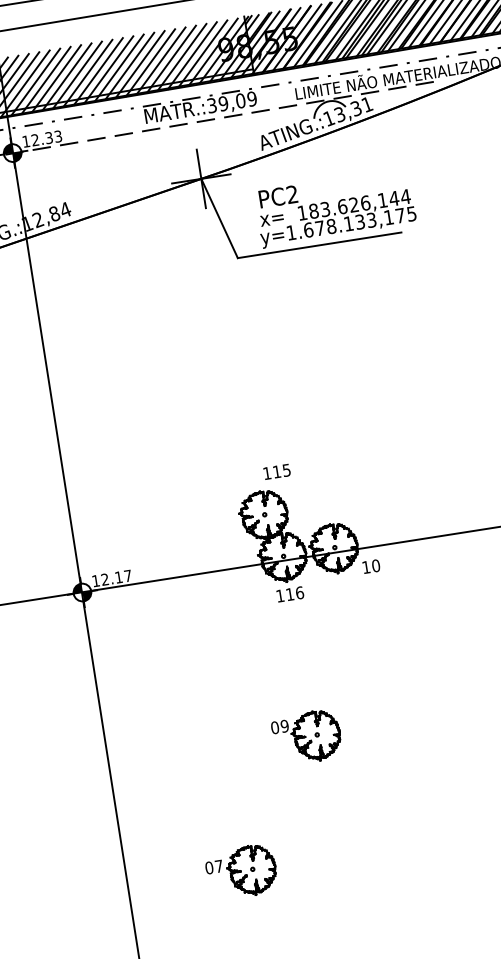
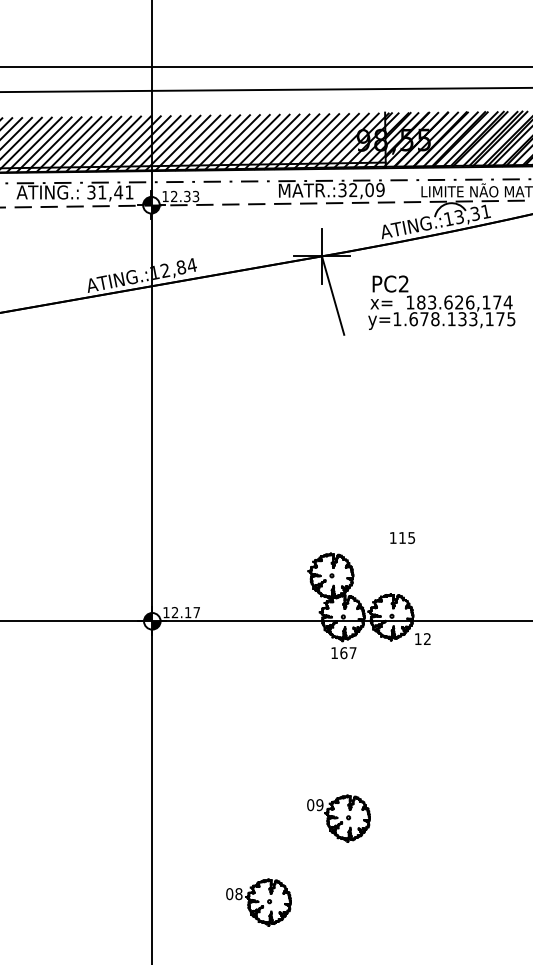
text: (223, 104) -> (353, 190), MATR.:39,09 -> MATR.:32,09
text: (393, 198) -> (496, 302), 183.626,144 -> 183.626,174
line: (319, 244) -> (421, 334), removed
text: (276, 471) -> (402, 537), moved
text: (376, 566) -> (427, 639), 10 -> 12
text: (295, 594) -> (348, 653), 116 -> 167
part: (306, 737) -> (338, 818), moved
text: (218, 866) -> (238, 894), 07 -> 08

